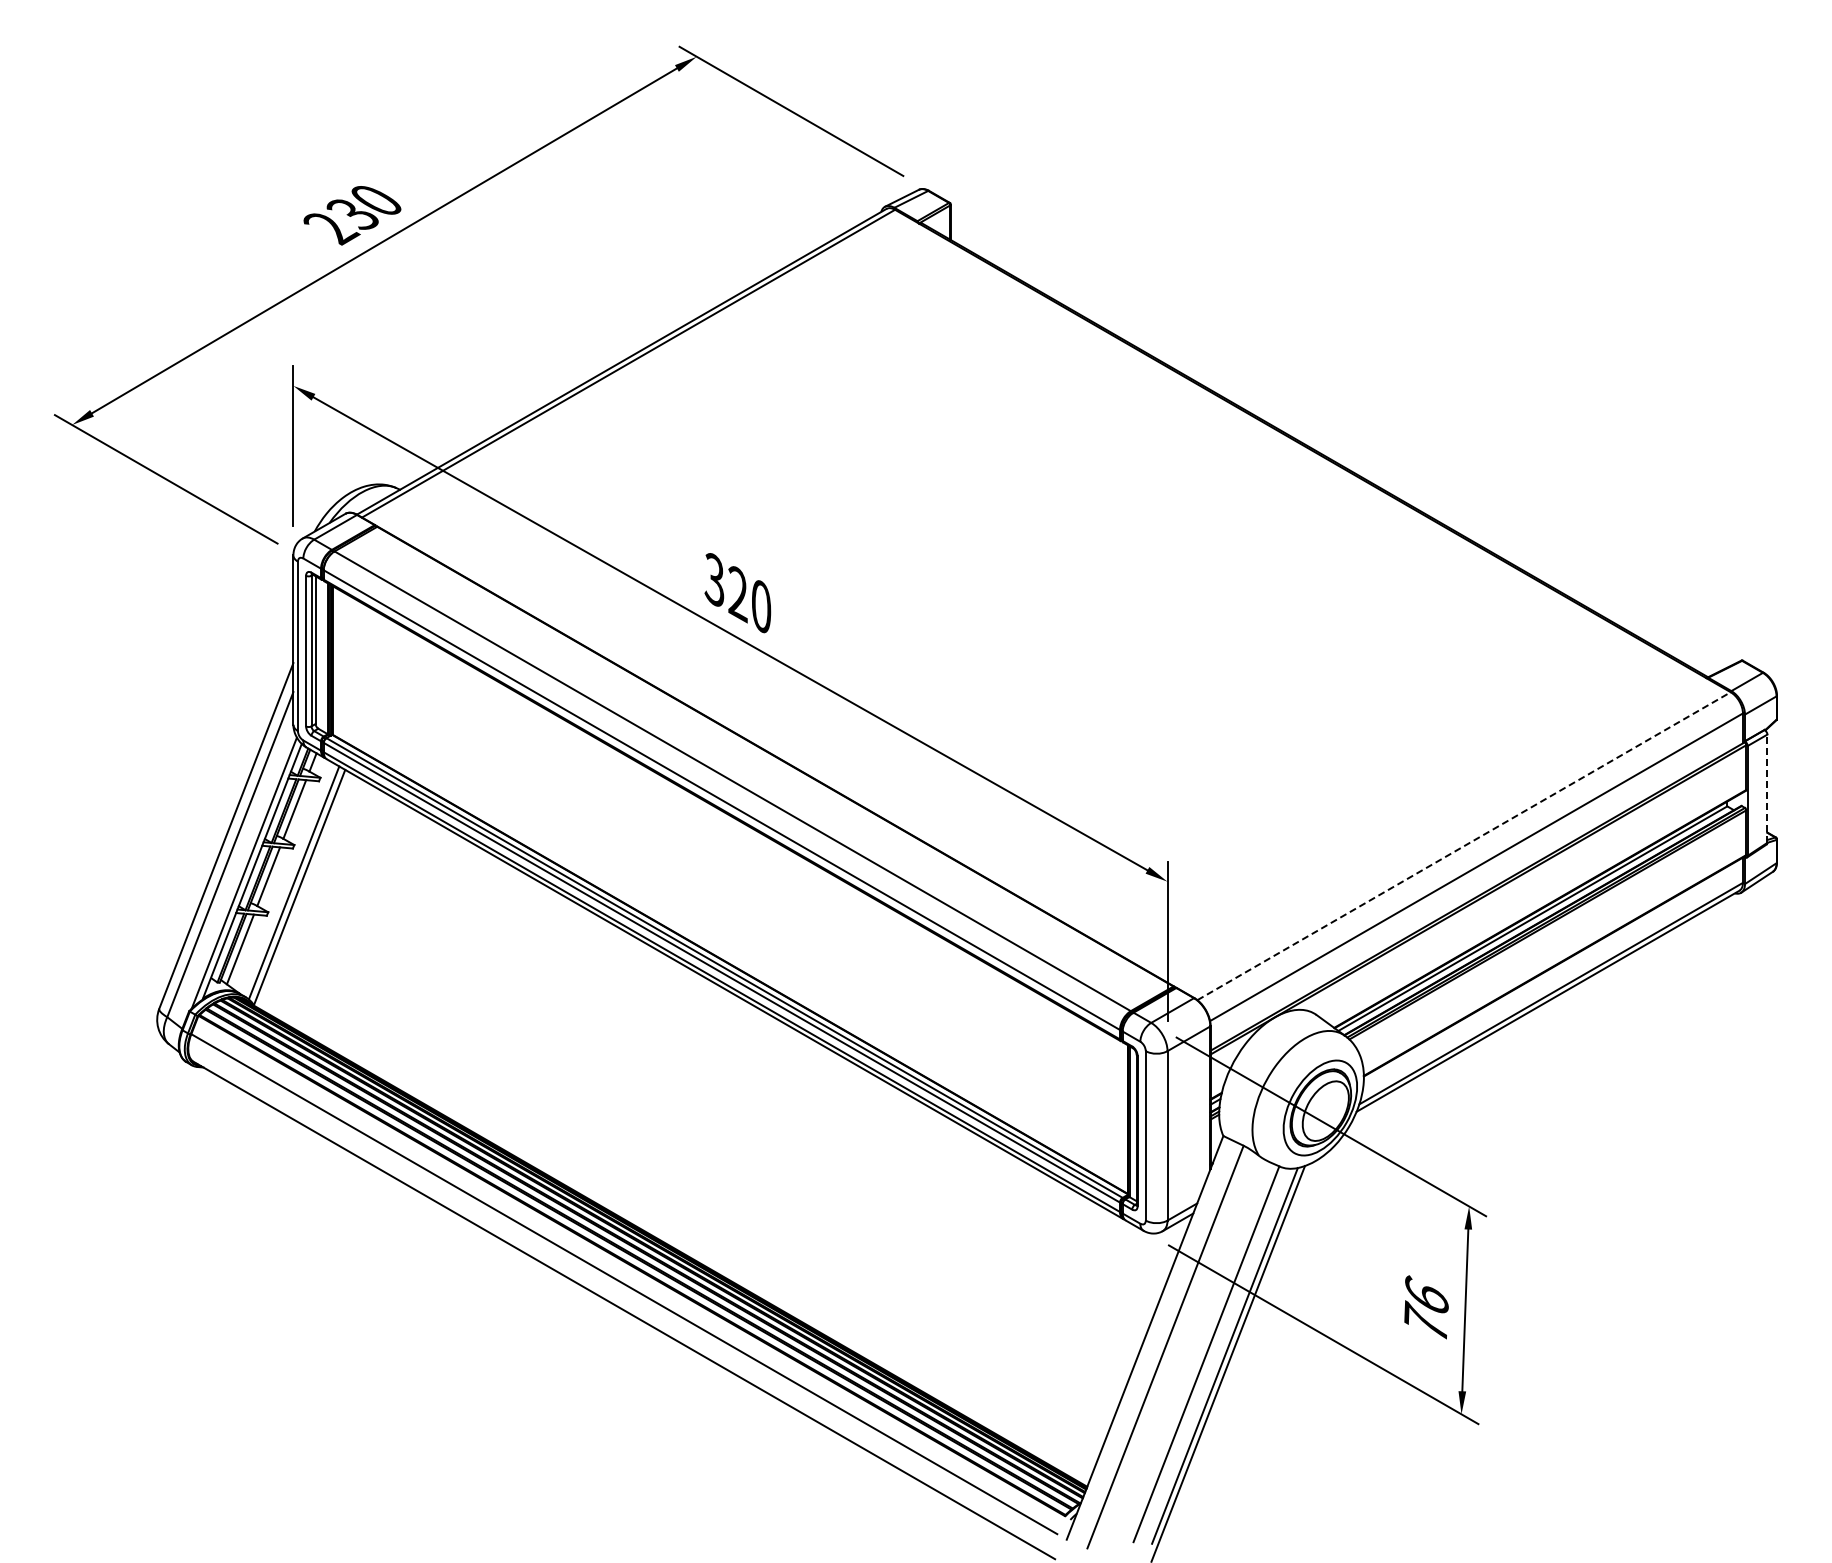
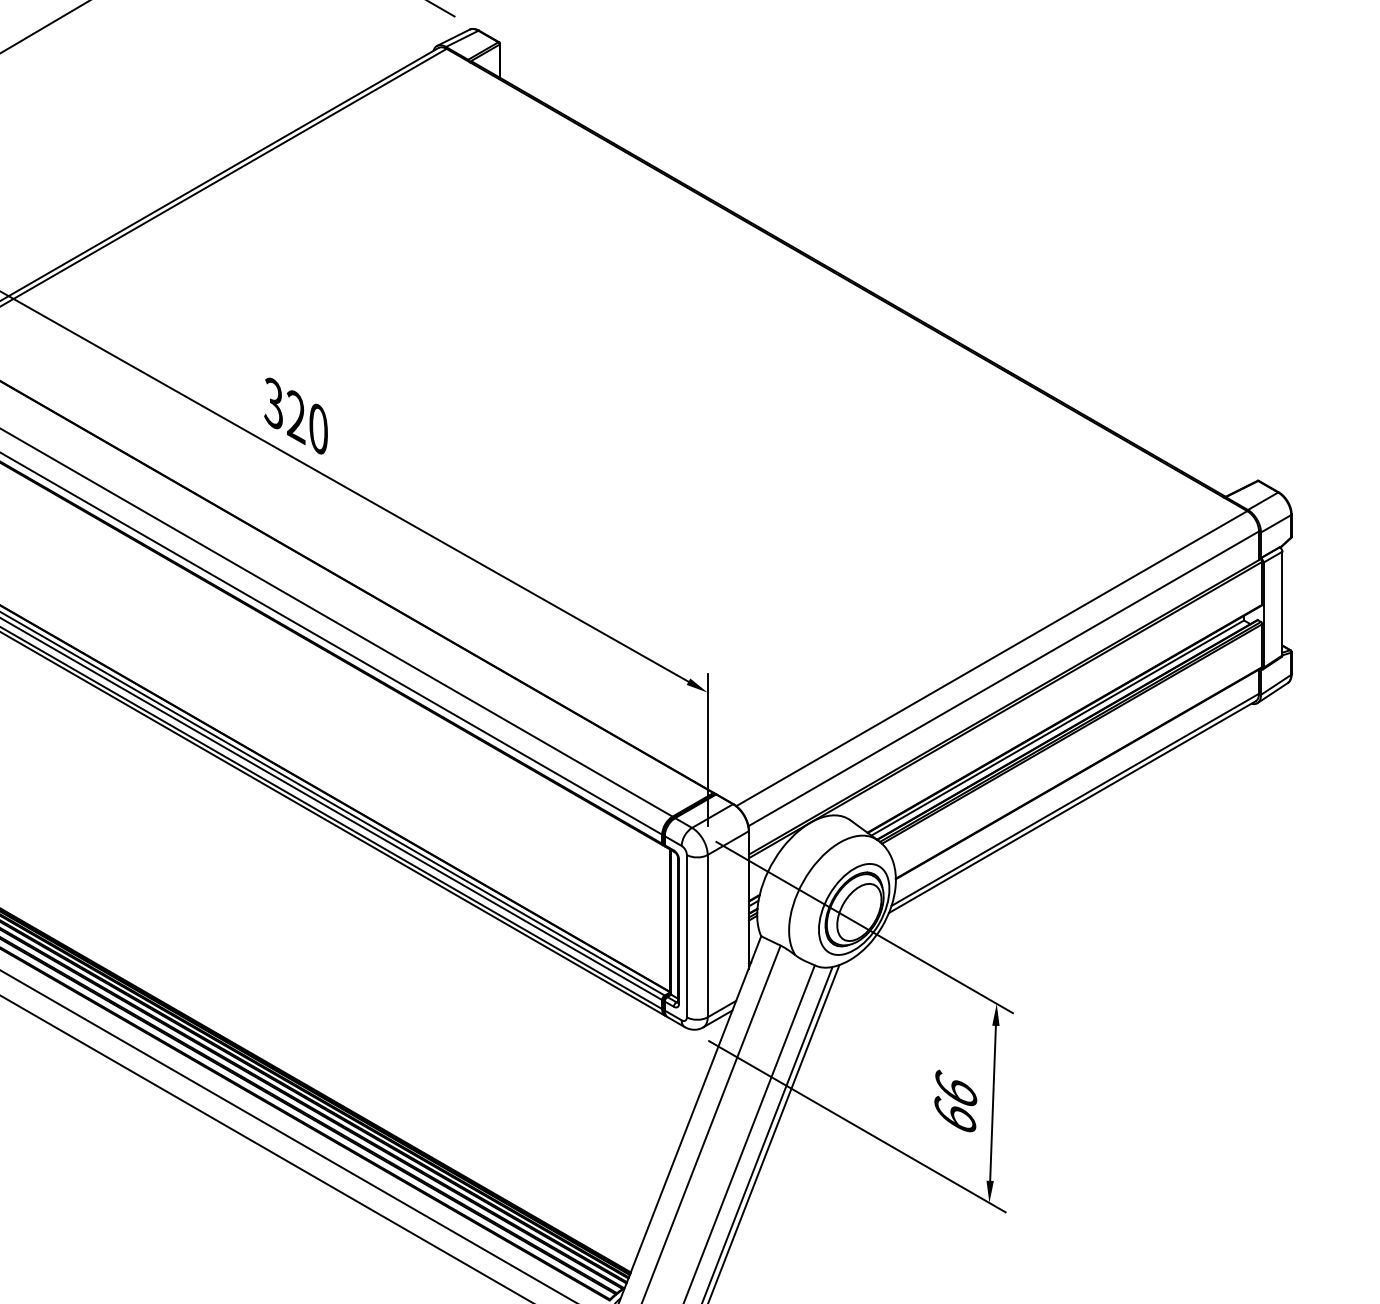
line: (1767, 788) -> (1282, 603), dashed -> solid
line: (1464, 846) -> (992, 658), dashed -> solid
text: (1425, 1320) -> (954, 1113), 76 -> 66

